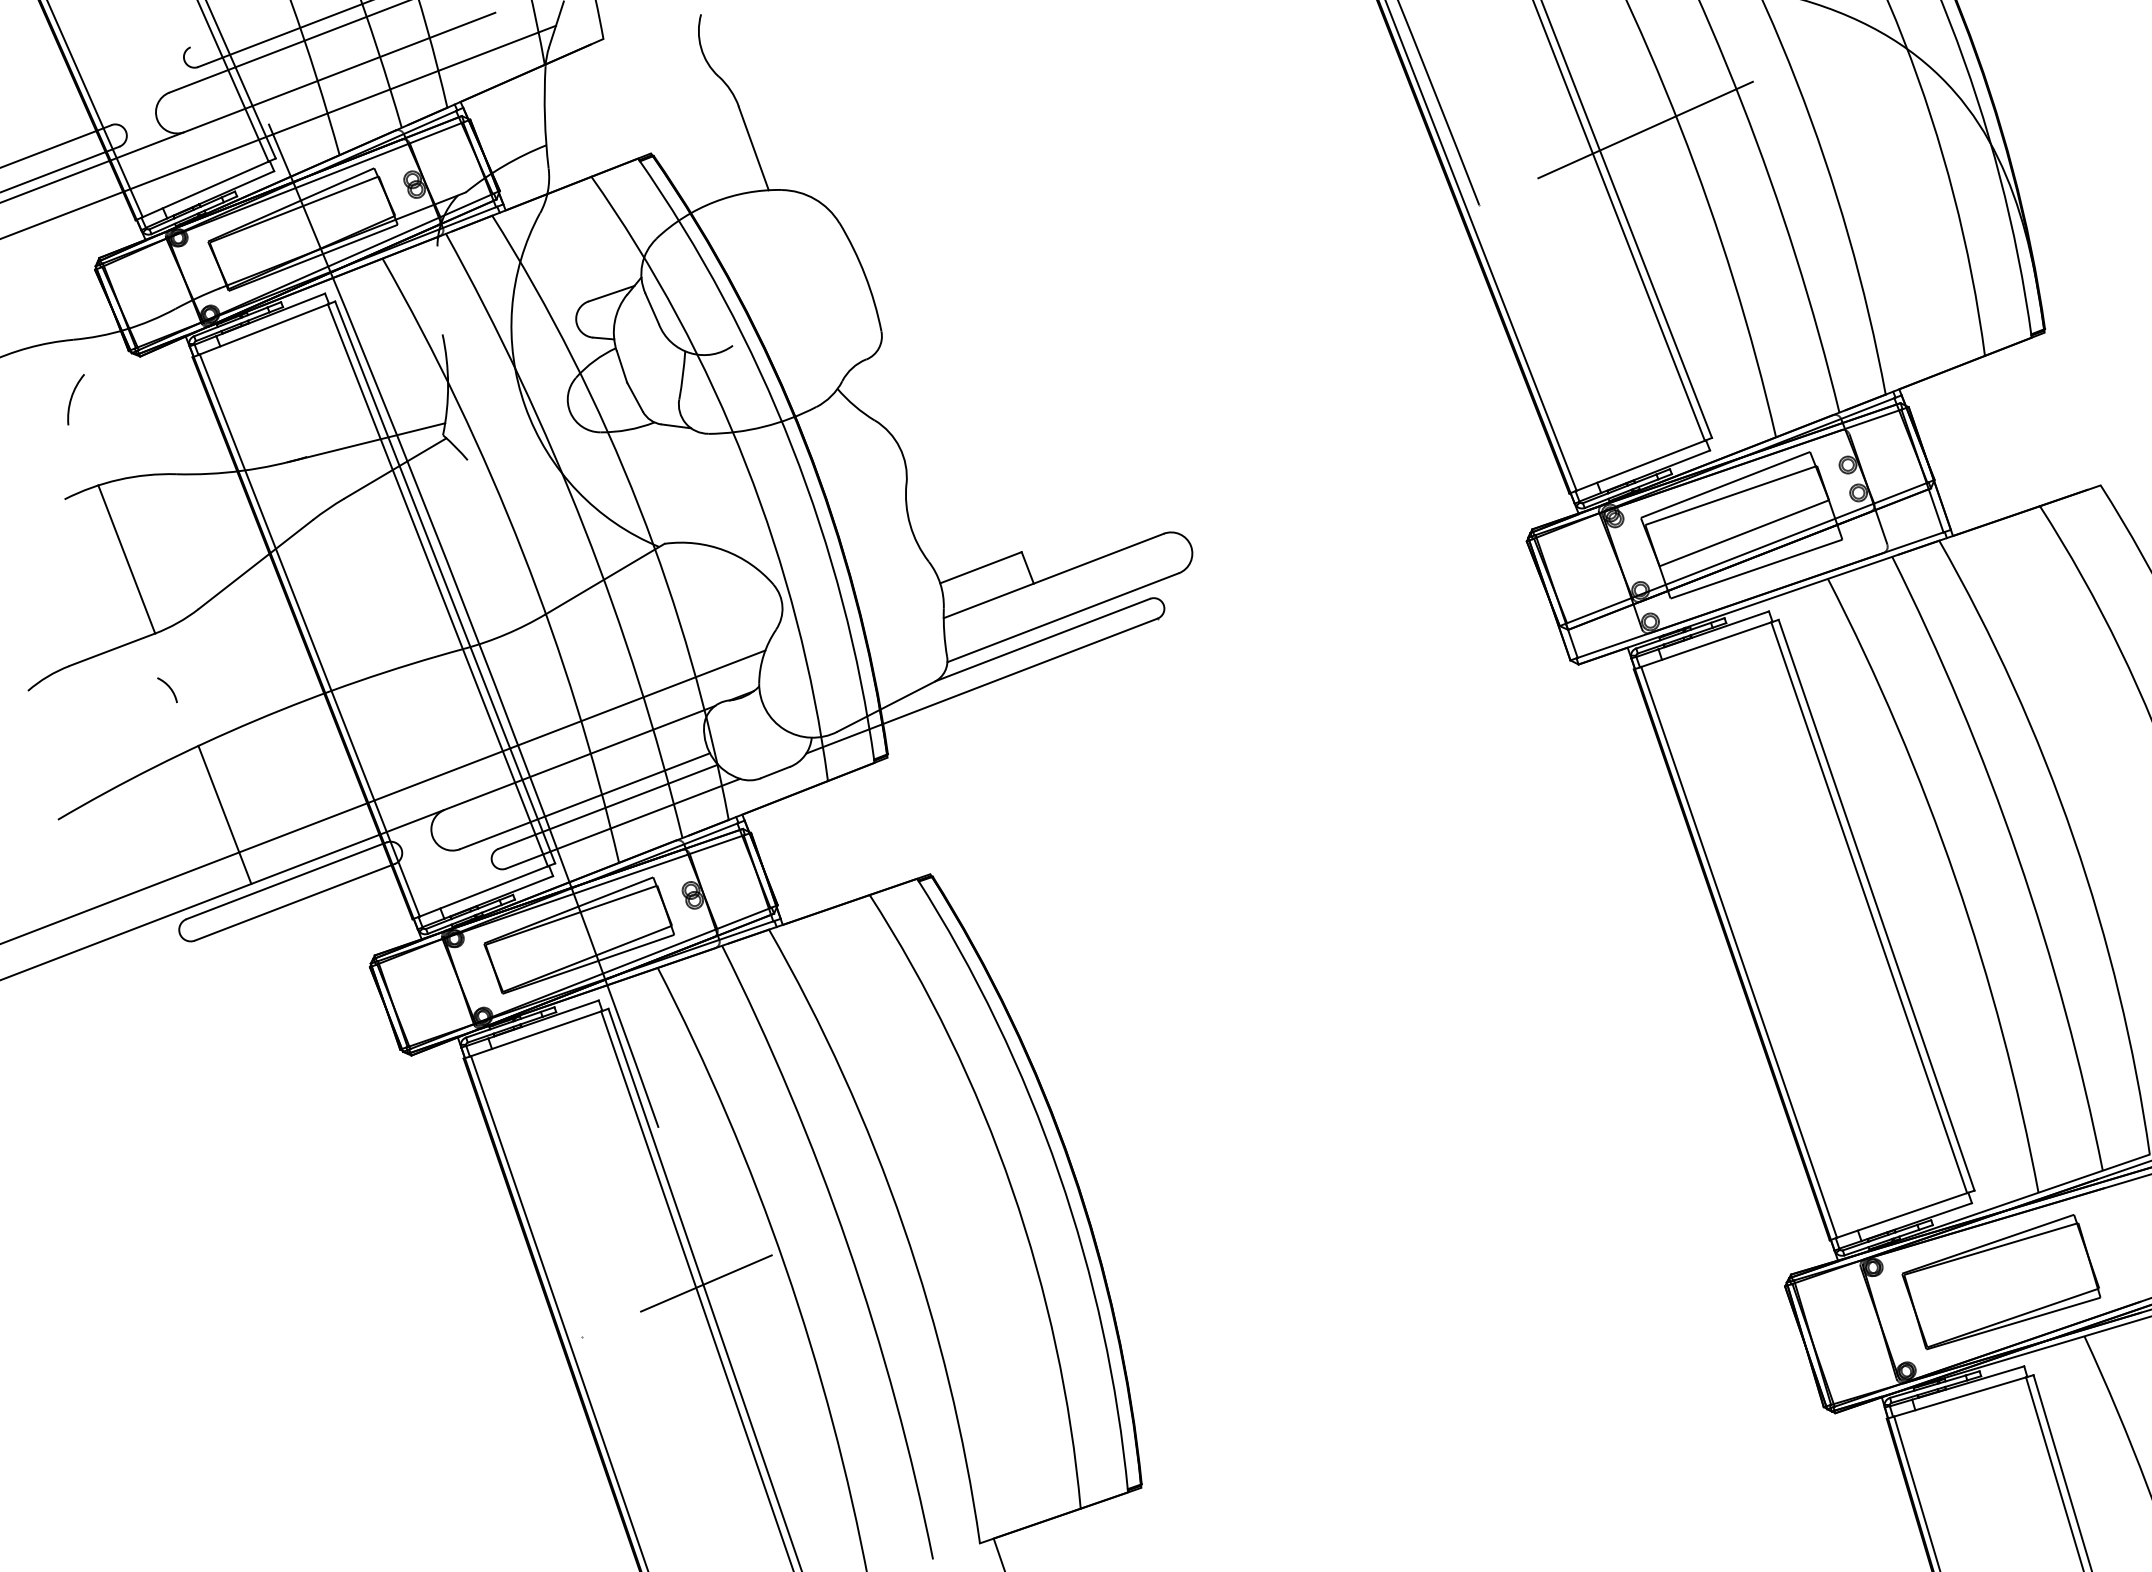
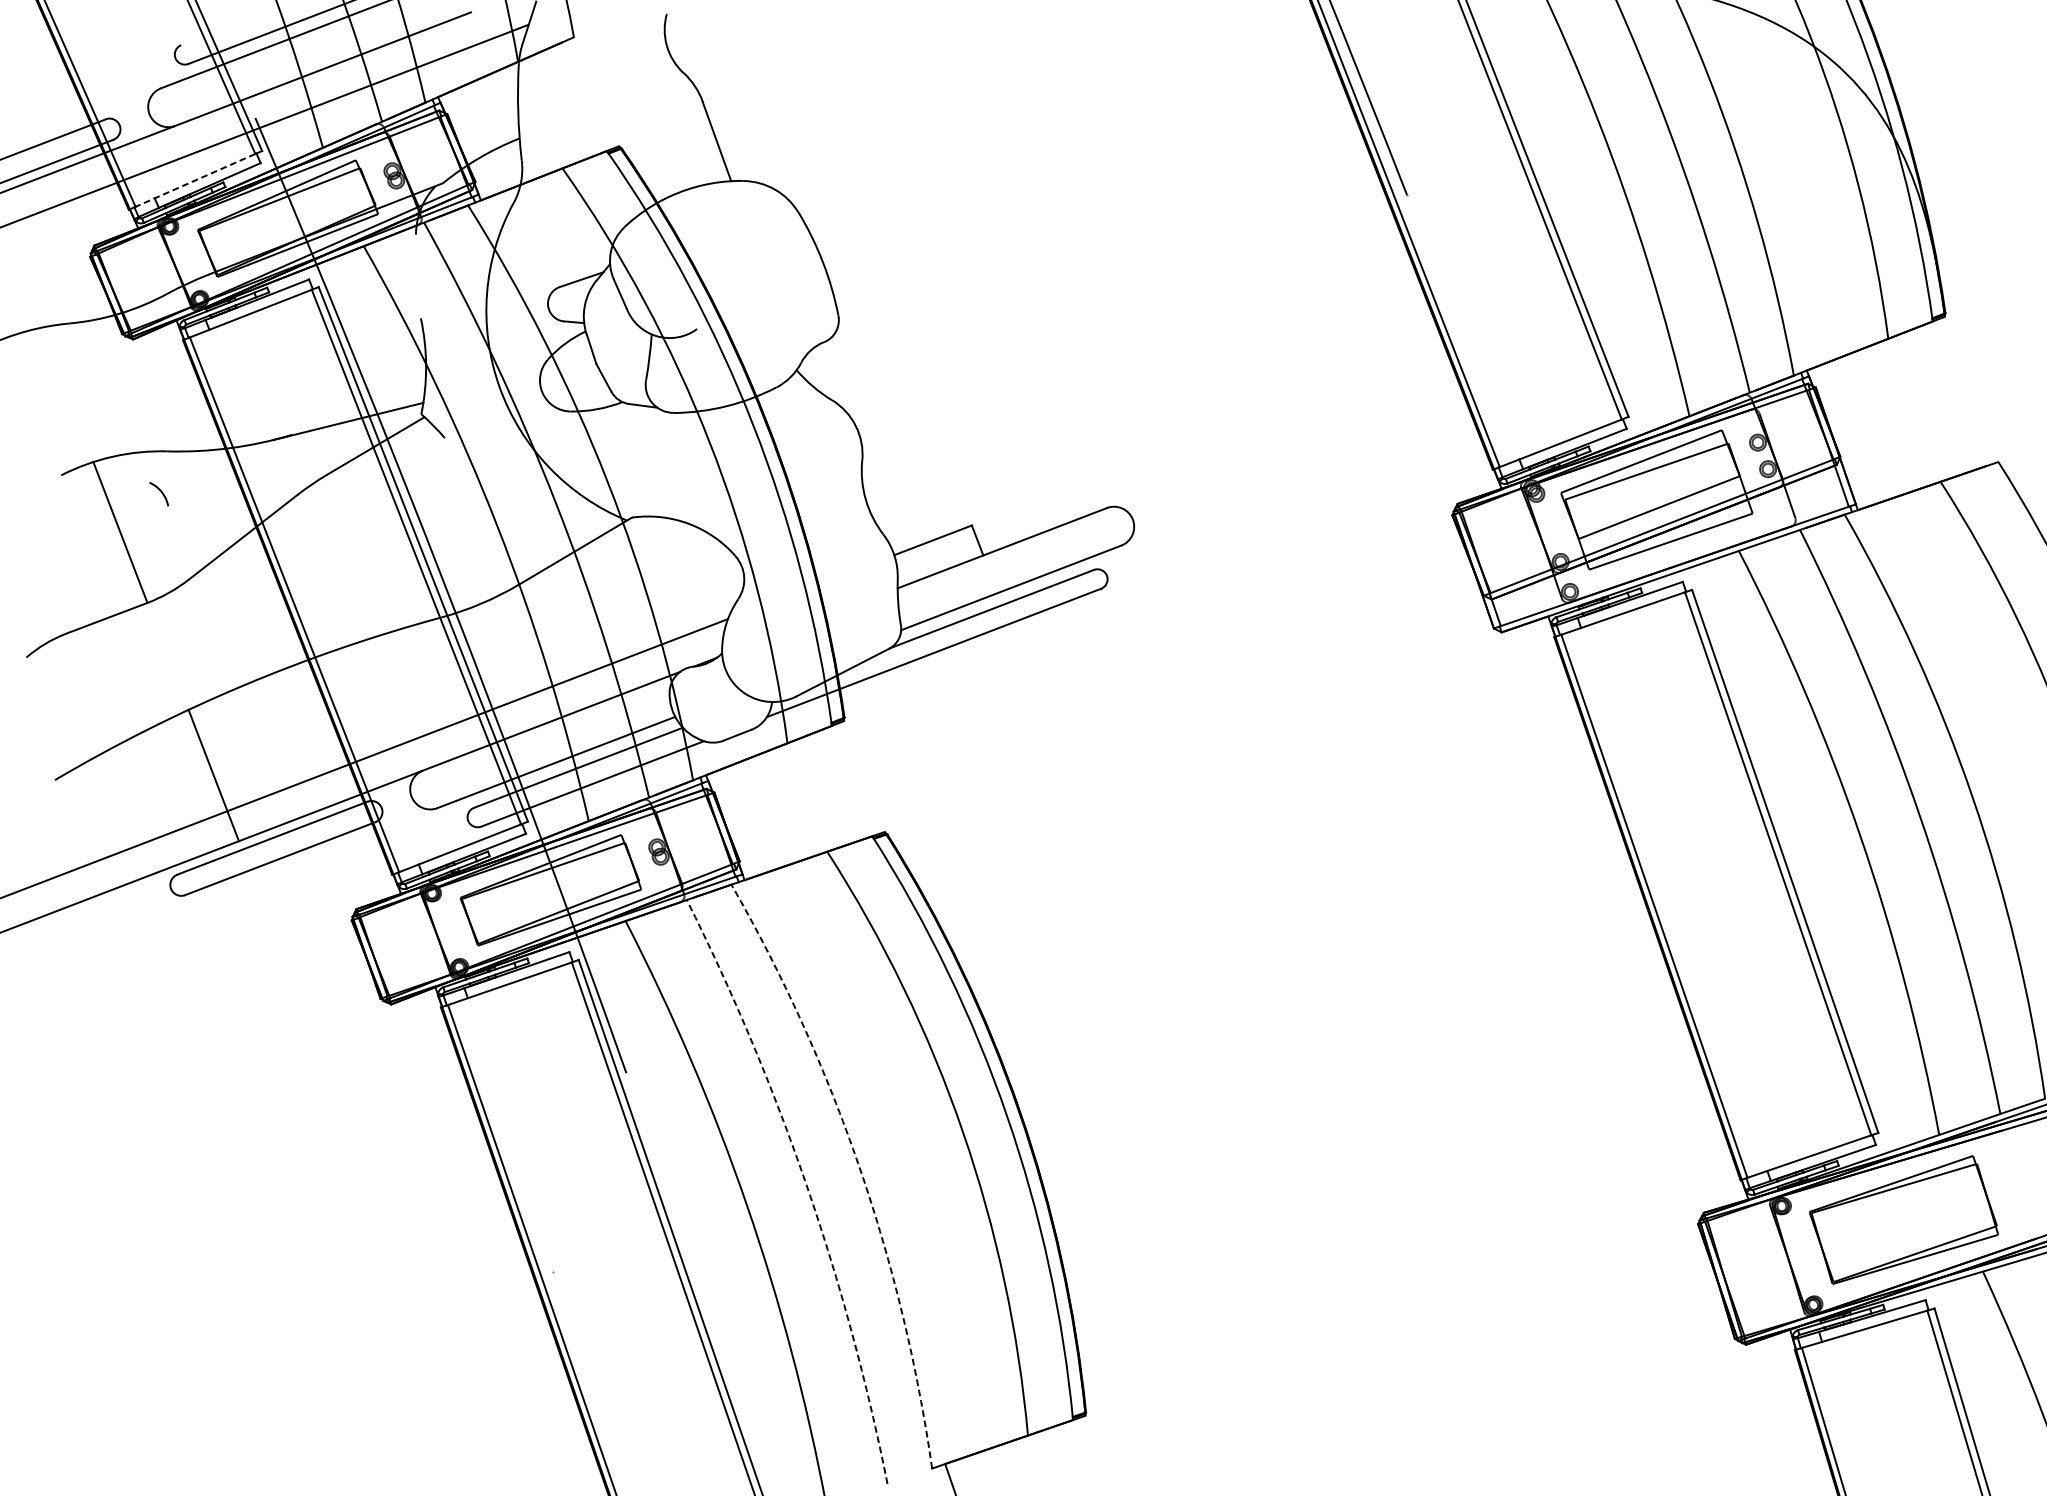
line: (1645, 129) -> (1565, 123), removed
line: (205, 189) -> (195, 180), solid -> dashed
arc: (72, 398) -> (68, 379), removed
arc: (169, 688) -> (161, 492), moved
arc: (903, 1226) -> (859, 1167), solid -> dashed
arc: (848, 1245) -> (807, 1185), solid -> dashed
line: (706, 1283) -> (671, 1221), removed

